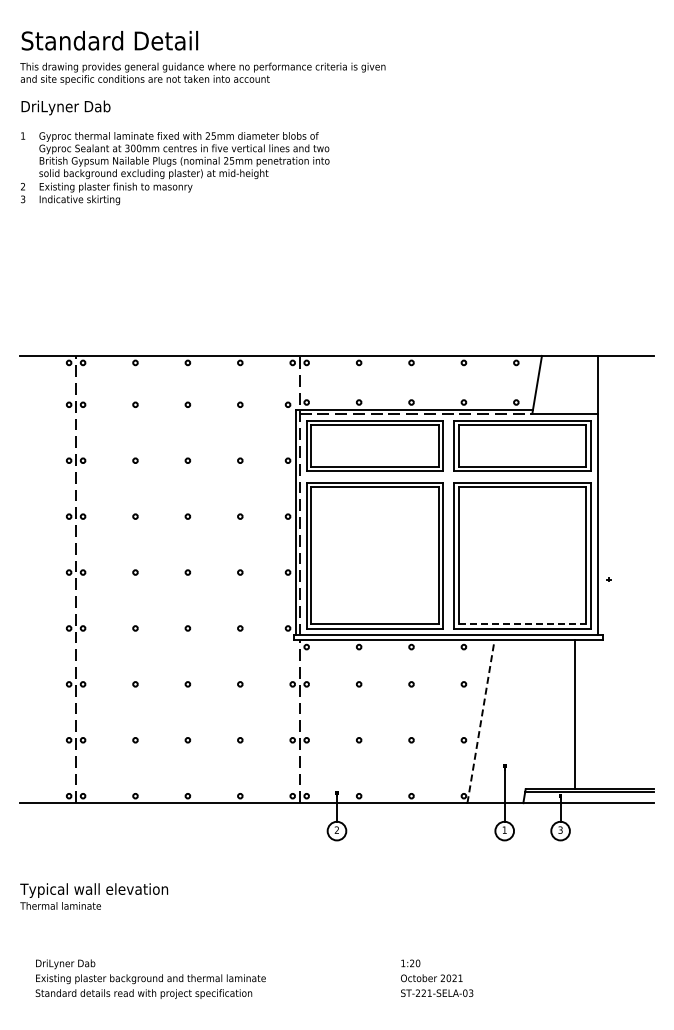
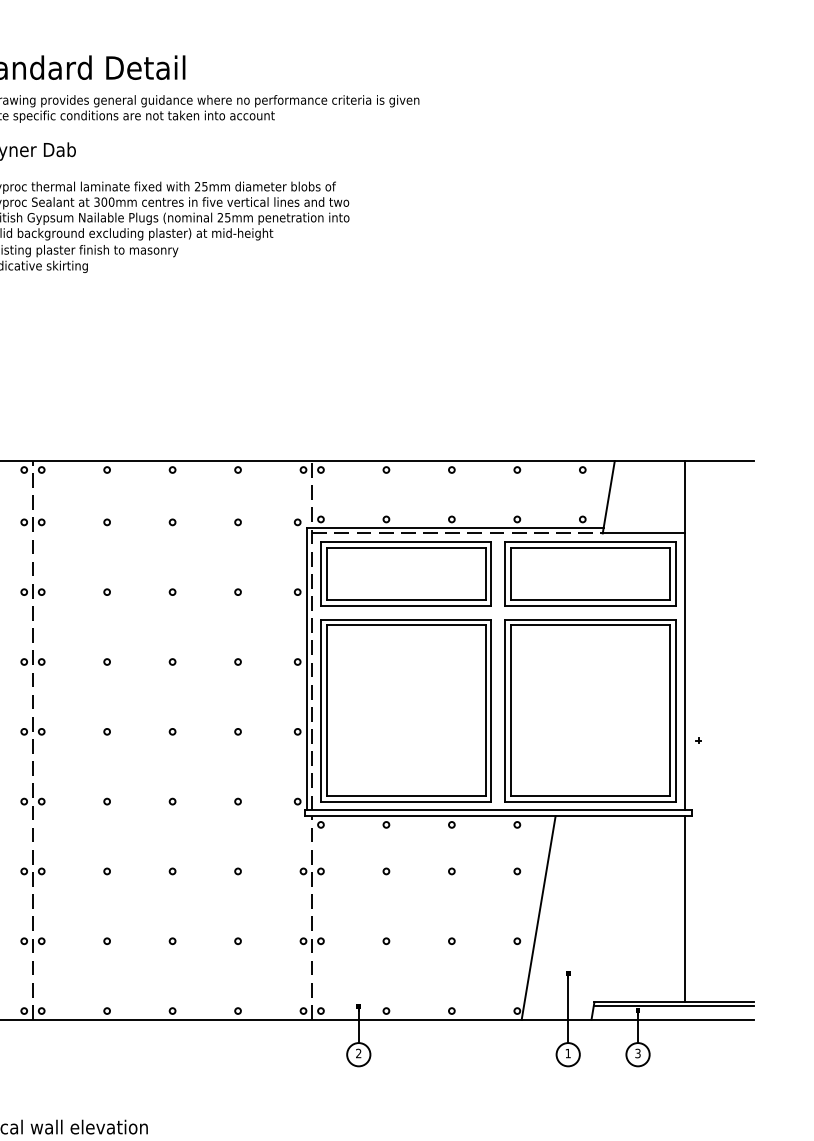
line: (522, 624) -> (590, 796), dashed -> solid
line: (574, 714) -> (684, 909), moved
line: (481, 721) -> (539, 917), dashed -> solid

